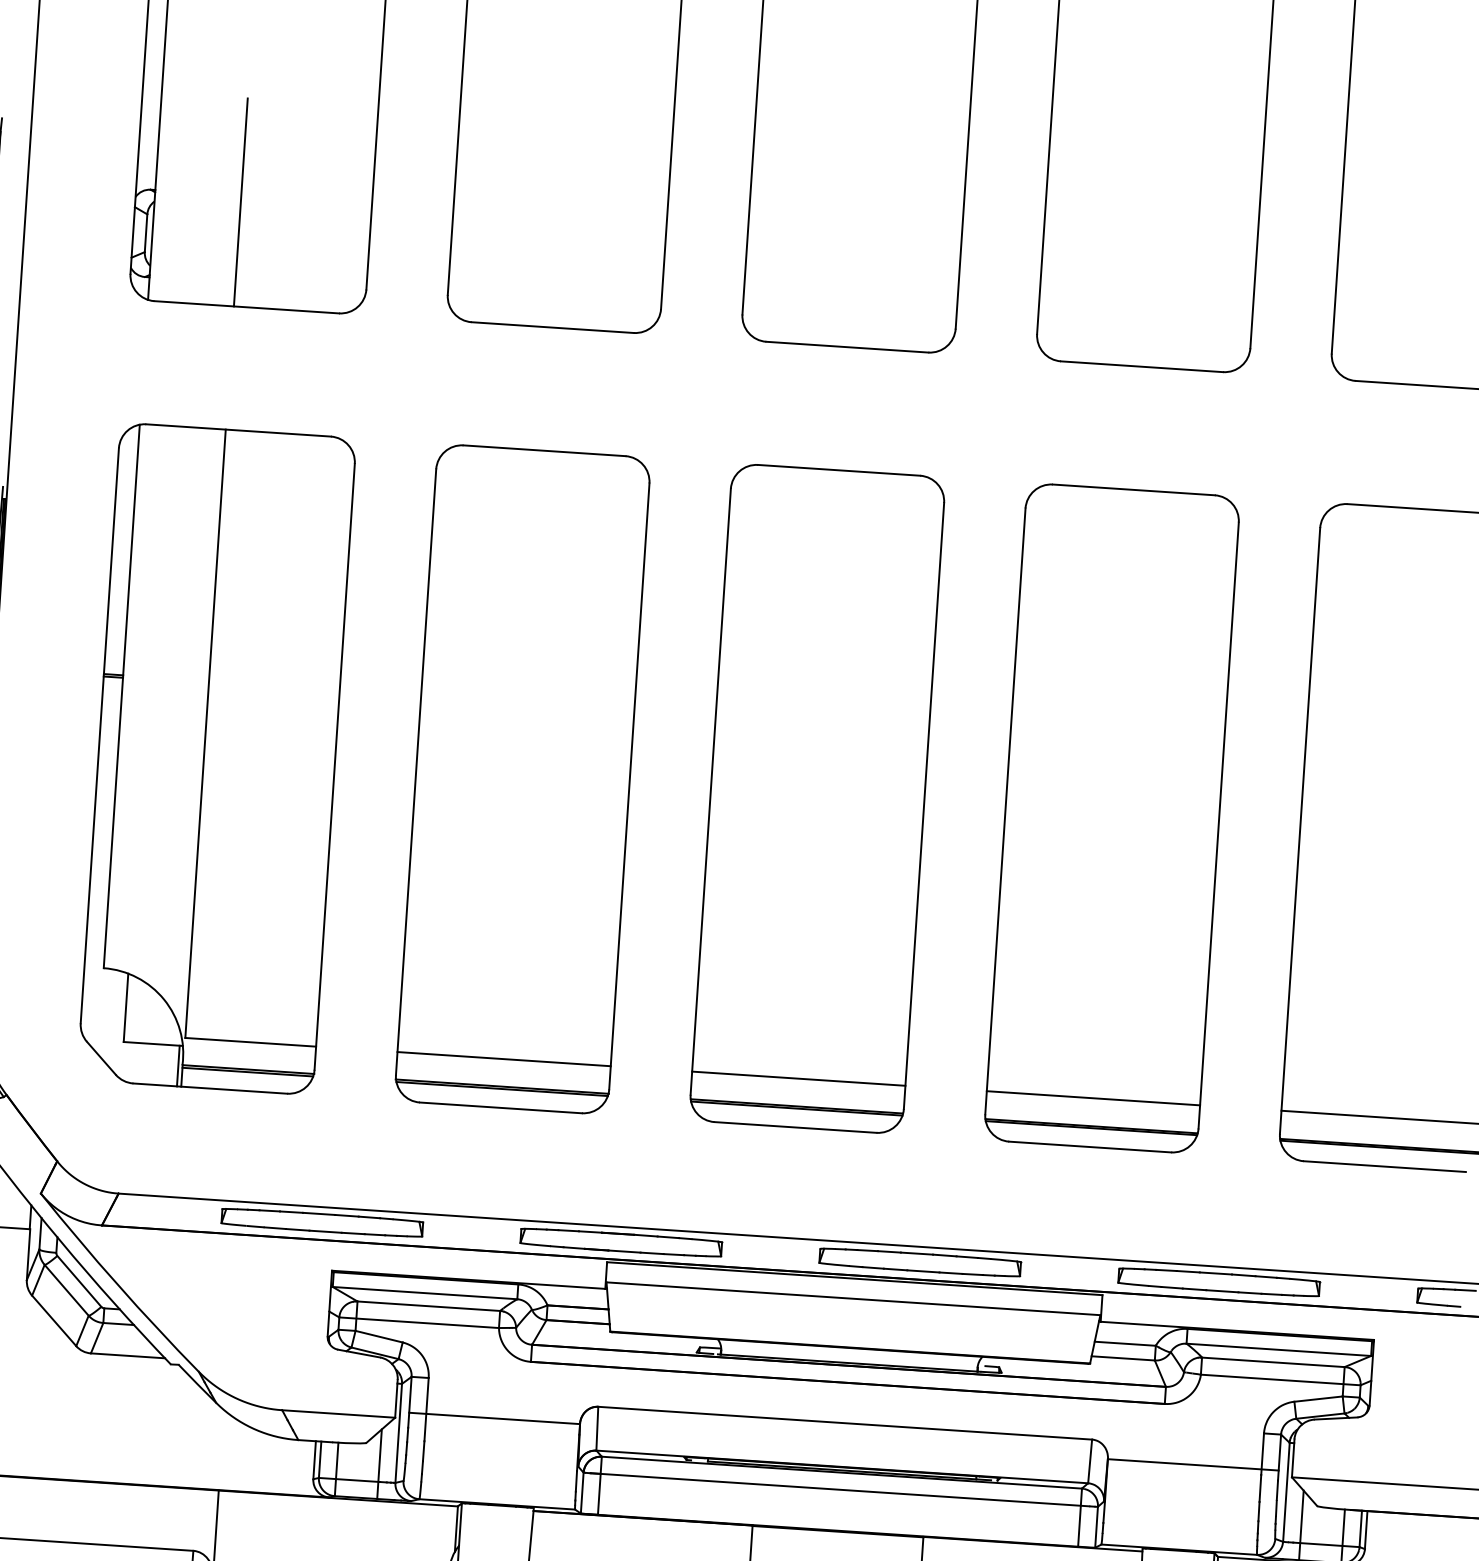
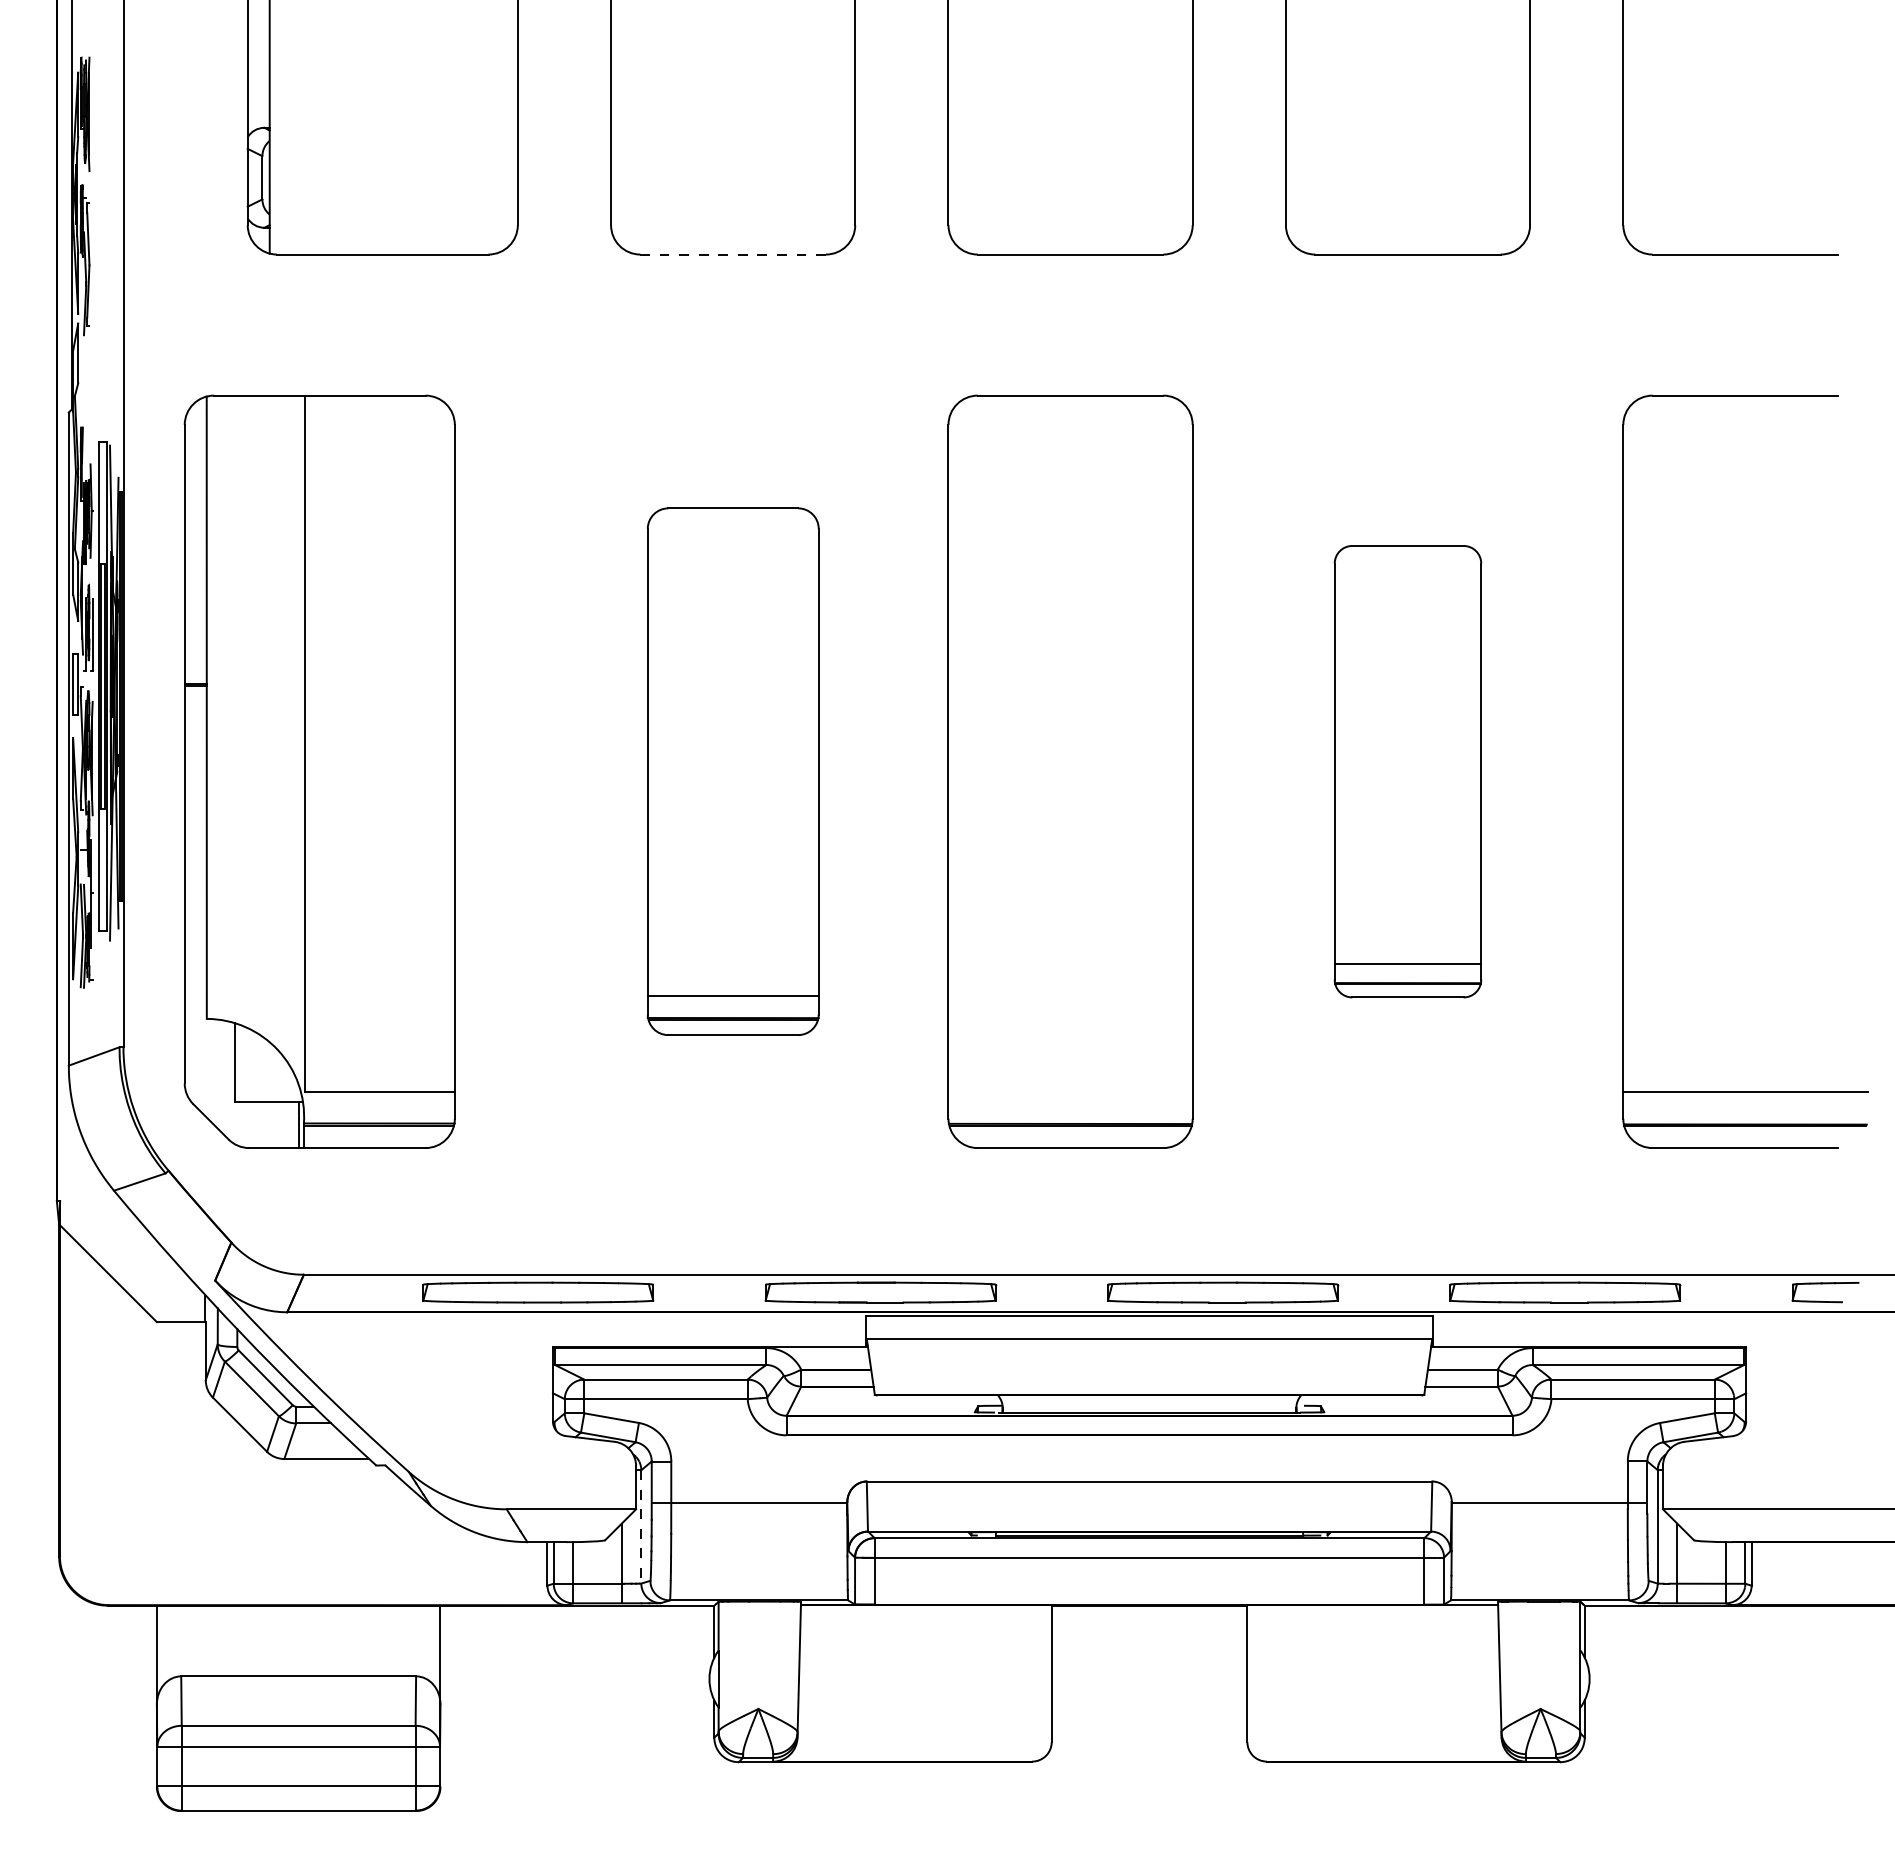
line: (241, 202) -> (368, 135), removed
line: (553, 327) -> (733, 254), solid -> dashed
part: (216, 758) -> (319, 771), moved
part: (523, 779) -> (733, 771), size x0.7
part: (1111, 818) -> (1407, 771), size x0.6
line: (798, 1078) -> (1070, 1092), removed
line: (398, 1433) -> (641, 1526), solid -> dashed

